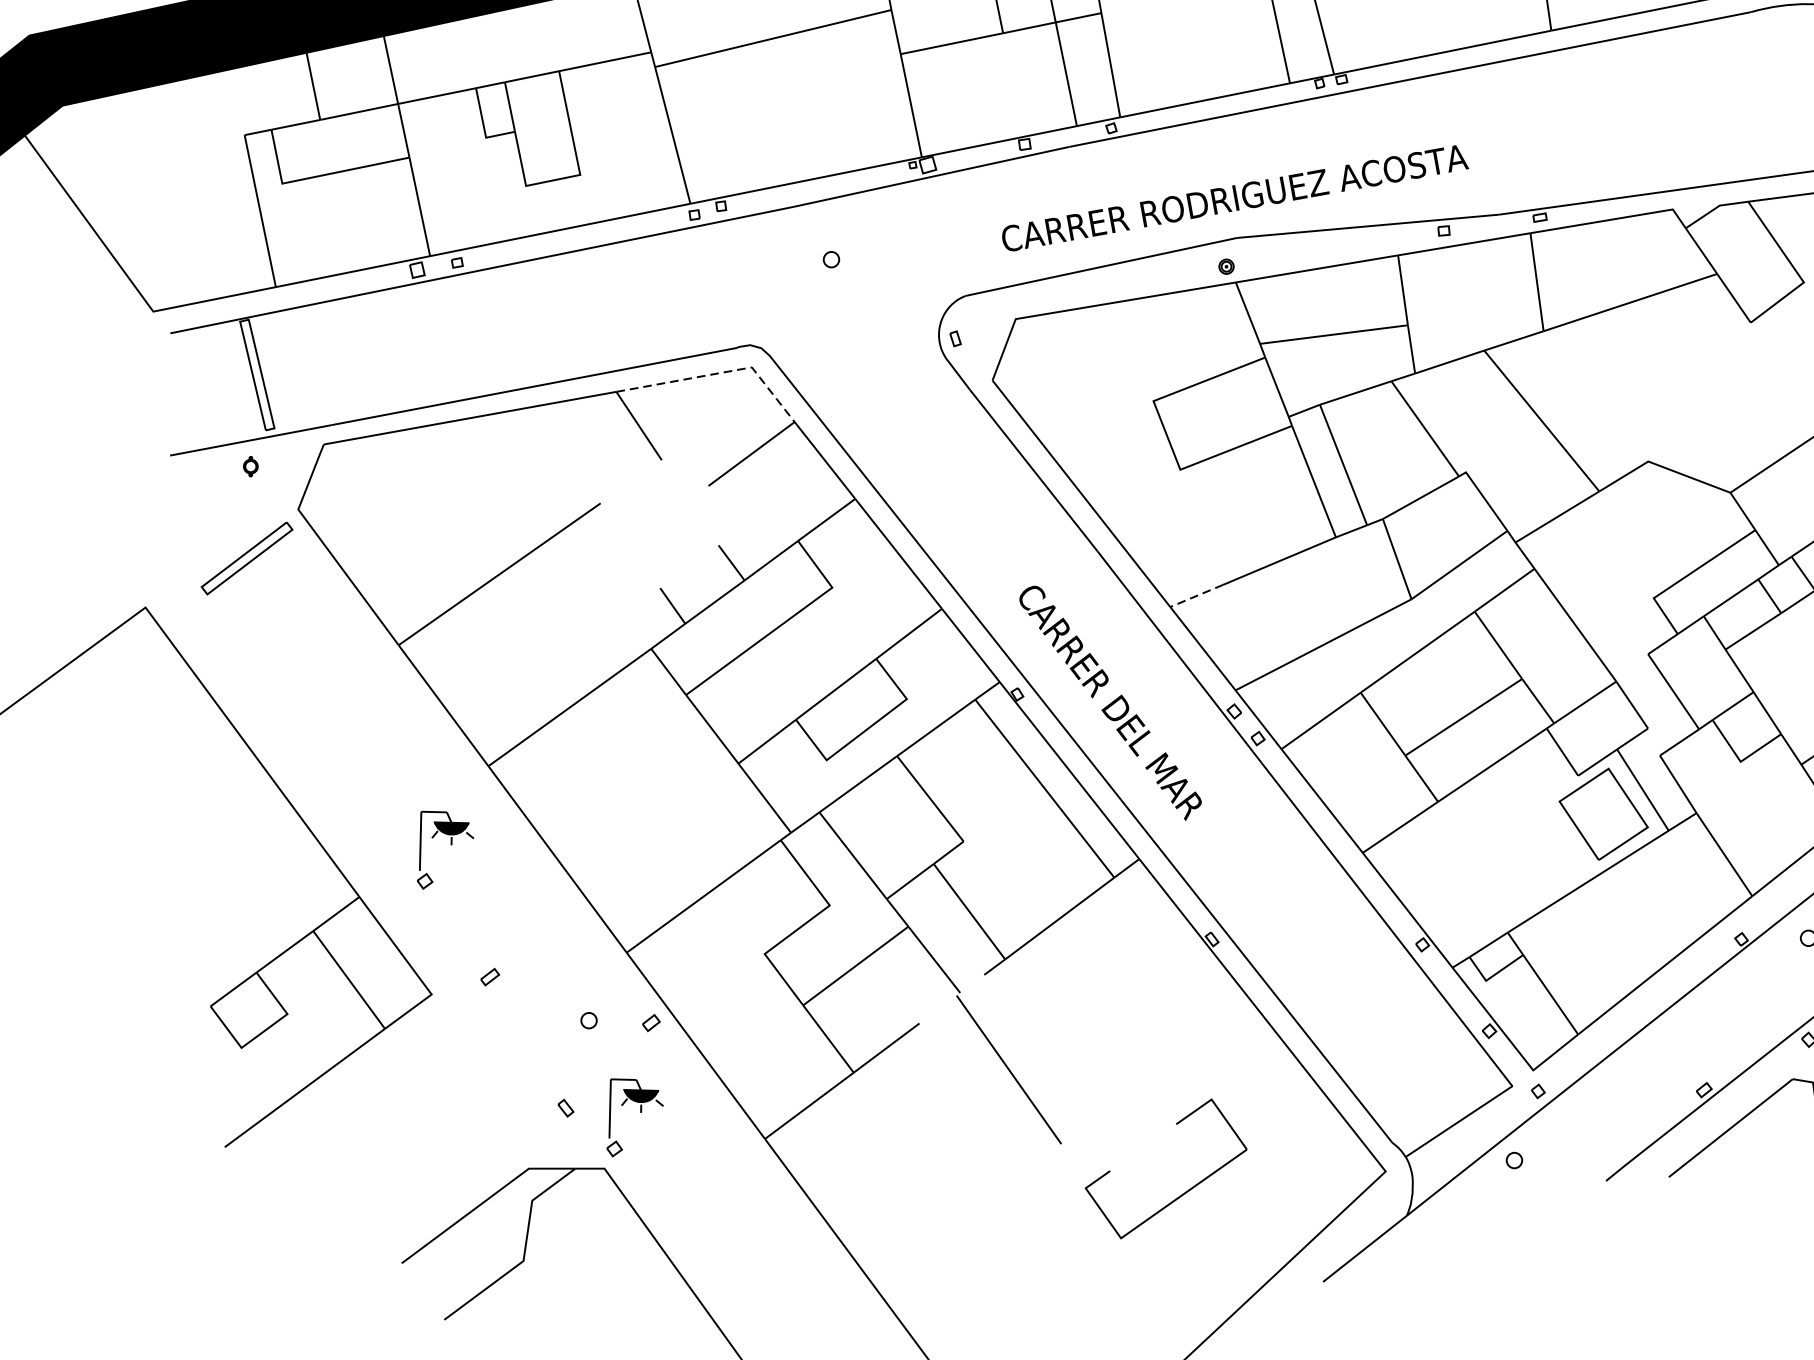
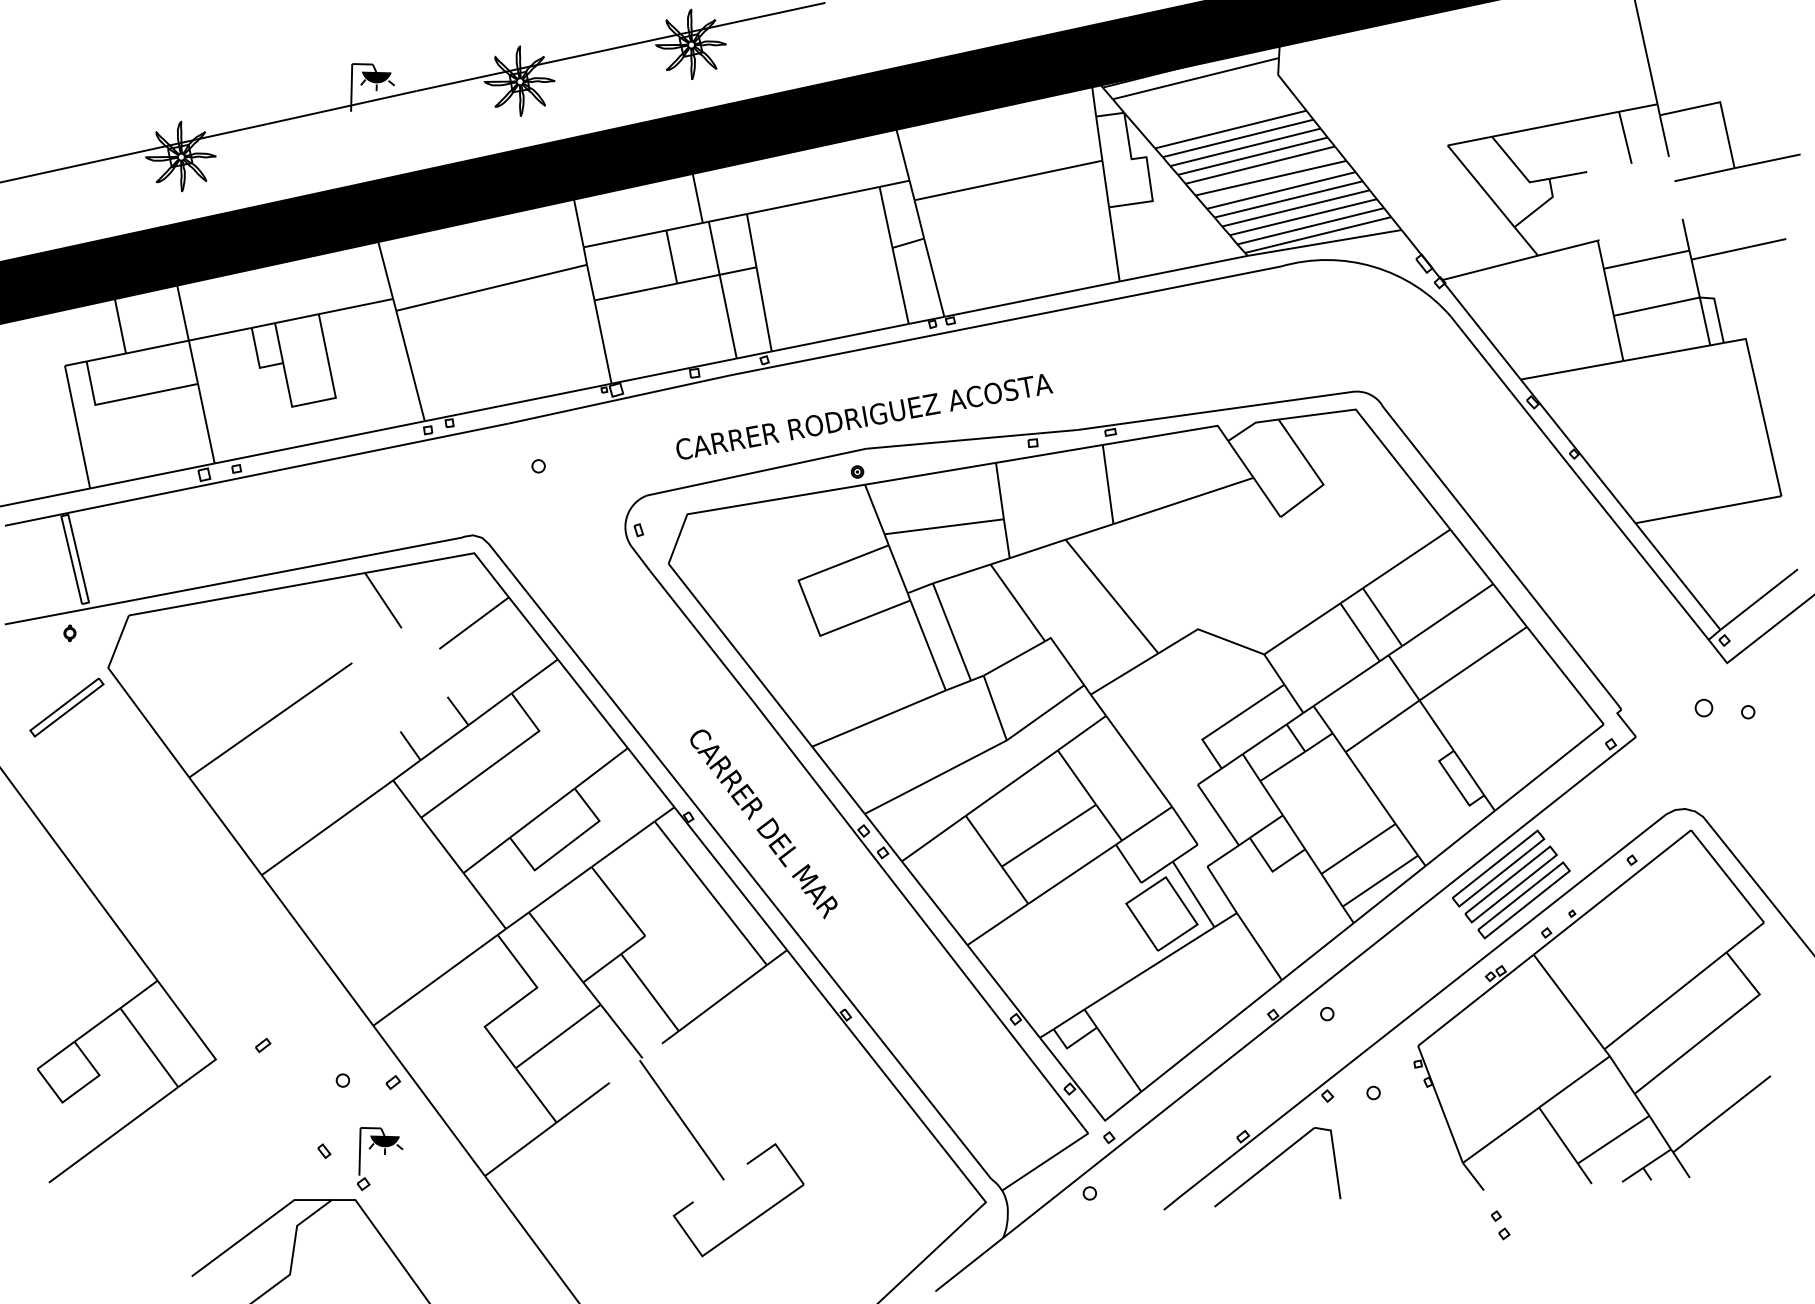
line: (719, 373) -> (448, 558), dashed -> solid
line: (1196, 595) -> (833, 737), dashed -> solid
part: (446, 849) -> (227, 942), removed
part: (1183, 1192) -> (752, 1219), moved

